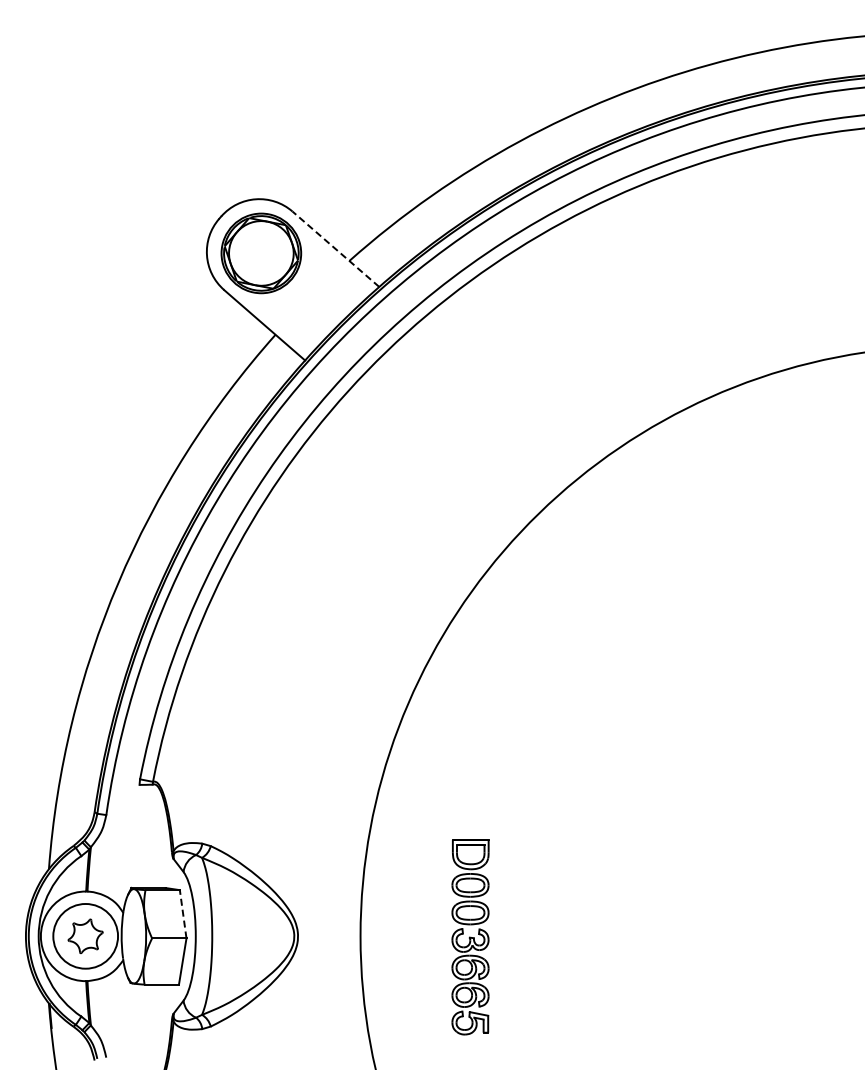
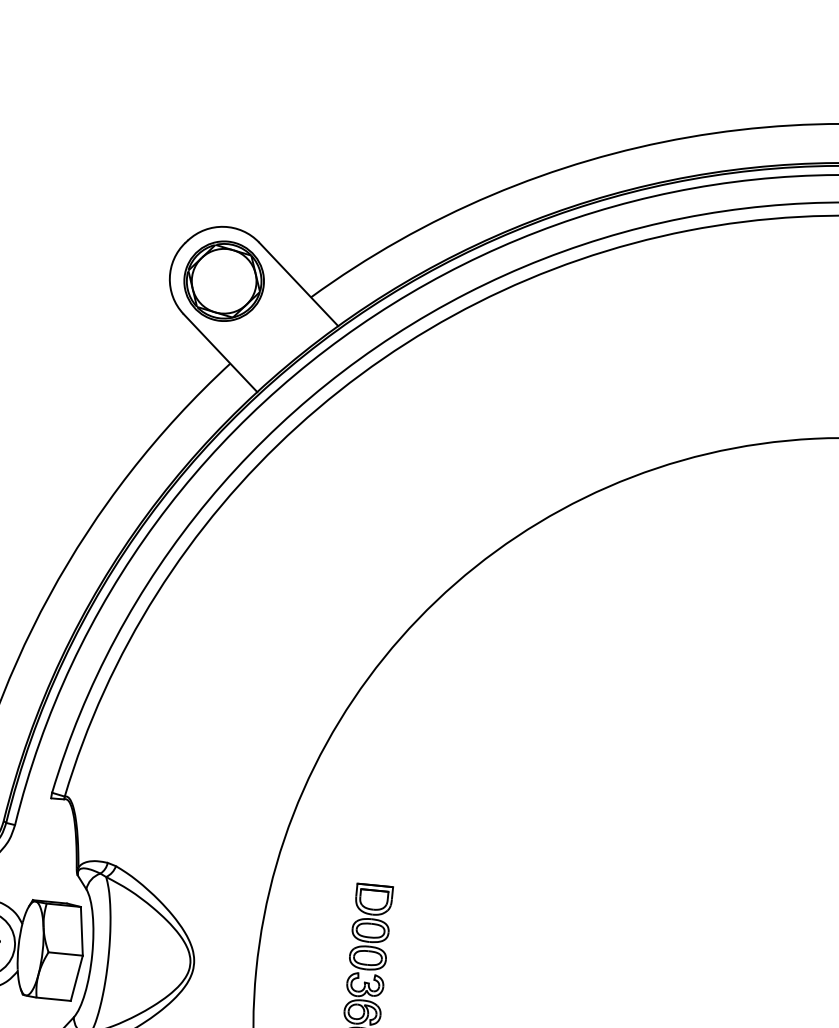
line: (335, 248) -> (298, 283), dashed -> solid
line: (183, 913) -> (82, 930), dashed -> solid

